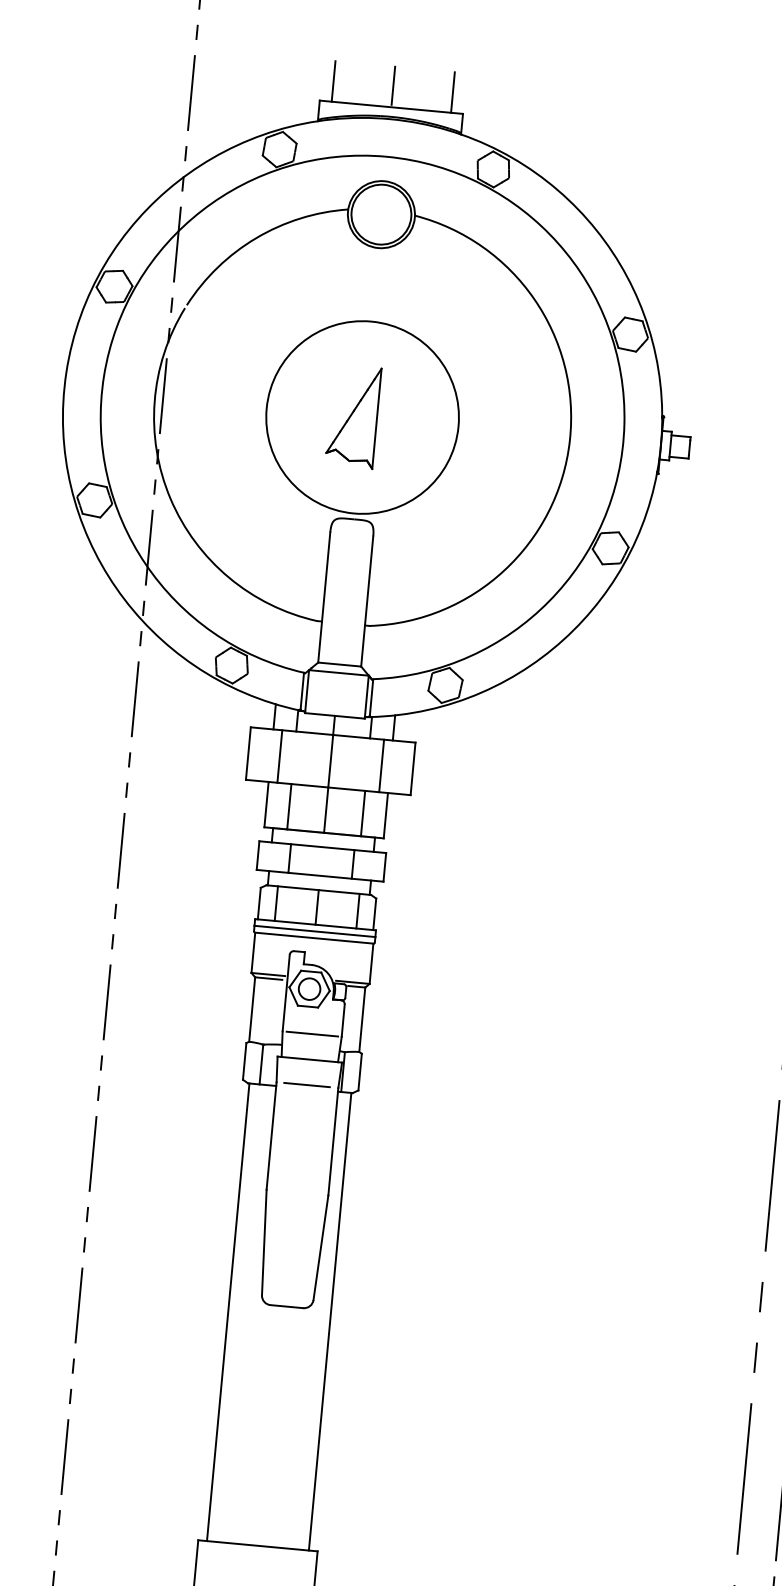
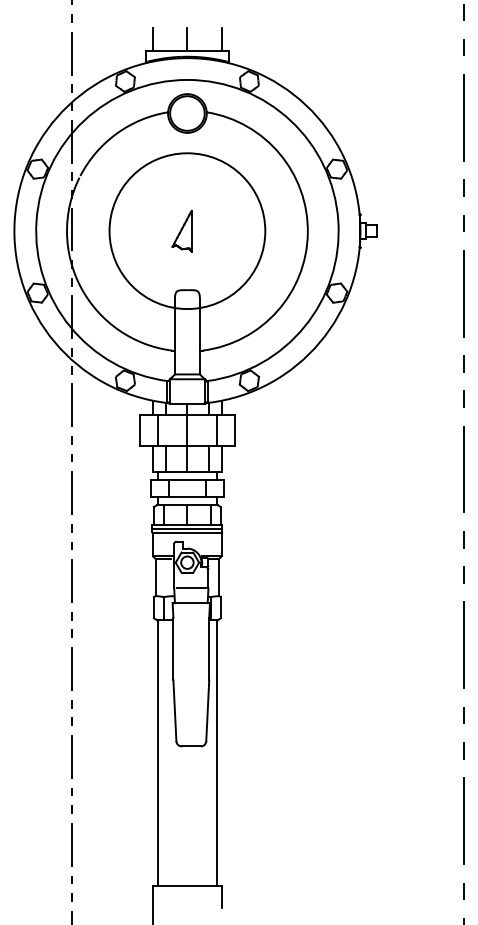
circle: (362, 416) -> (187, 230), size x1.4
part: (352, 417) -> (181, 231), size x0.7
line: (306, 1084) -> (190, 617), removed

